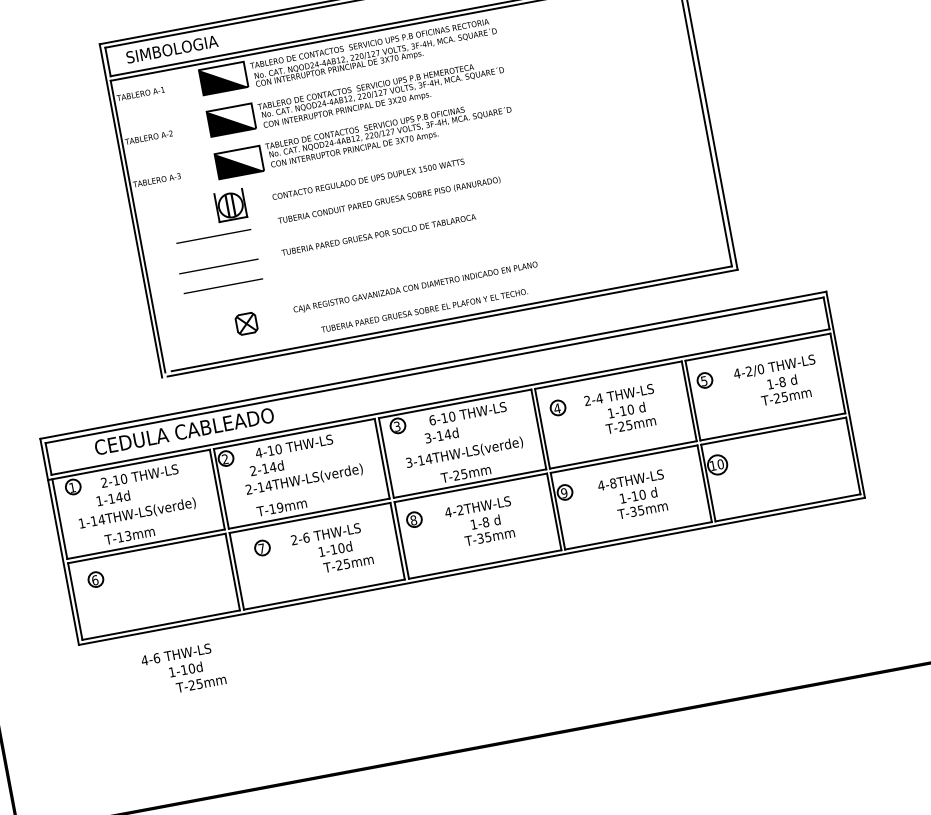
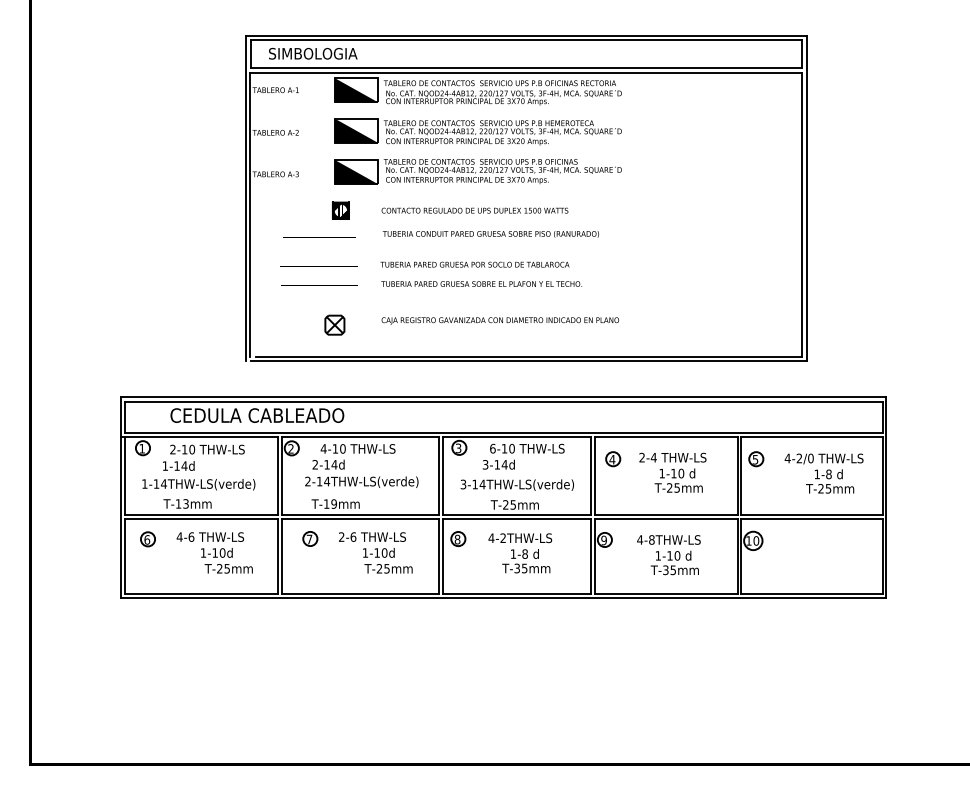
part: (230, 205) -> (340, 210), size x0.62
text: (424, 310) -> (481, 283), moved
text: (183, 669) -> (214, 552), moved

